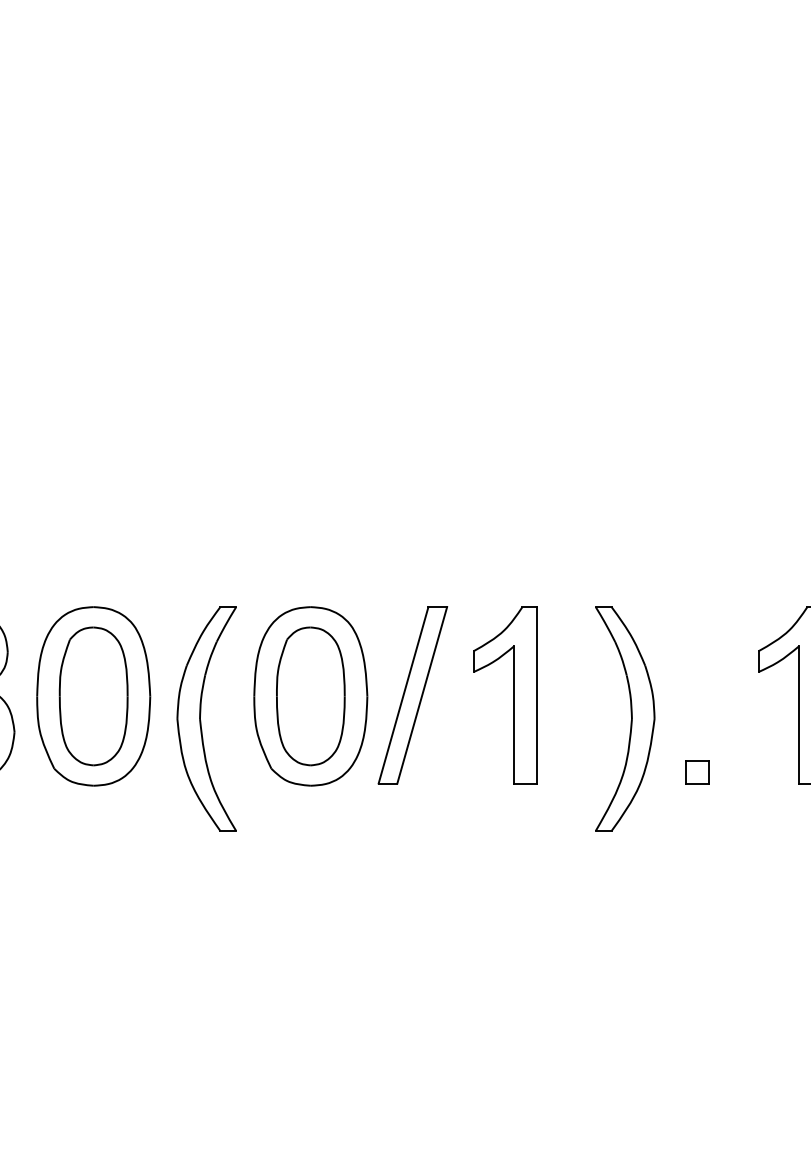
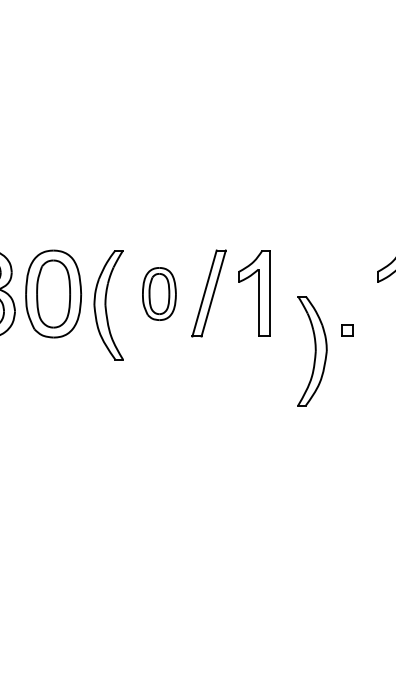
part: (311, 695) -> (159, 293), size x0.6
part: (625, 719) -> (312, 351), moved

